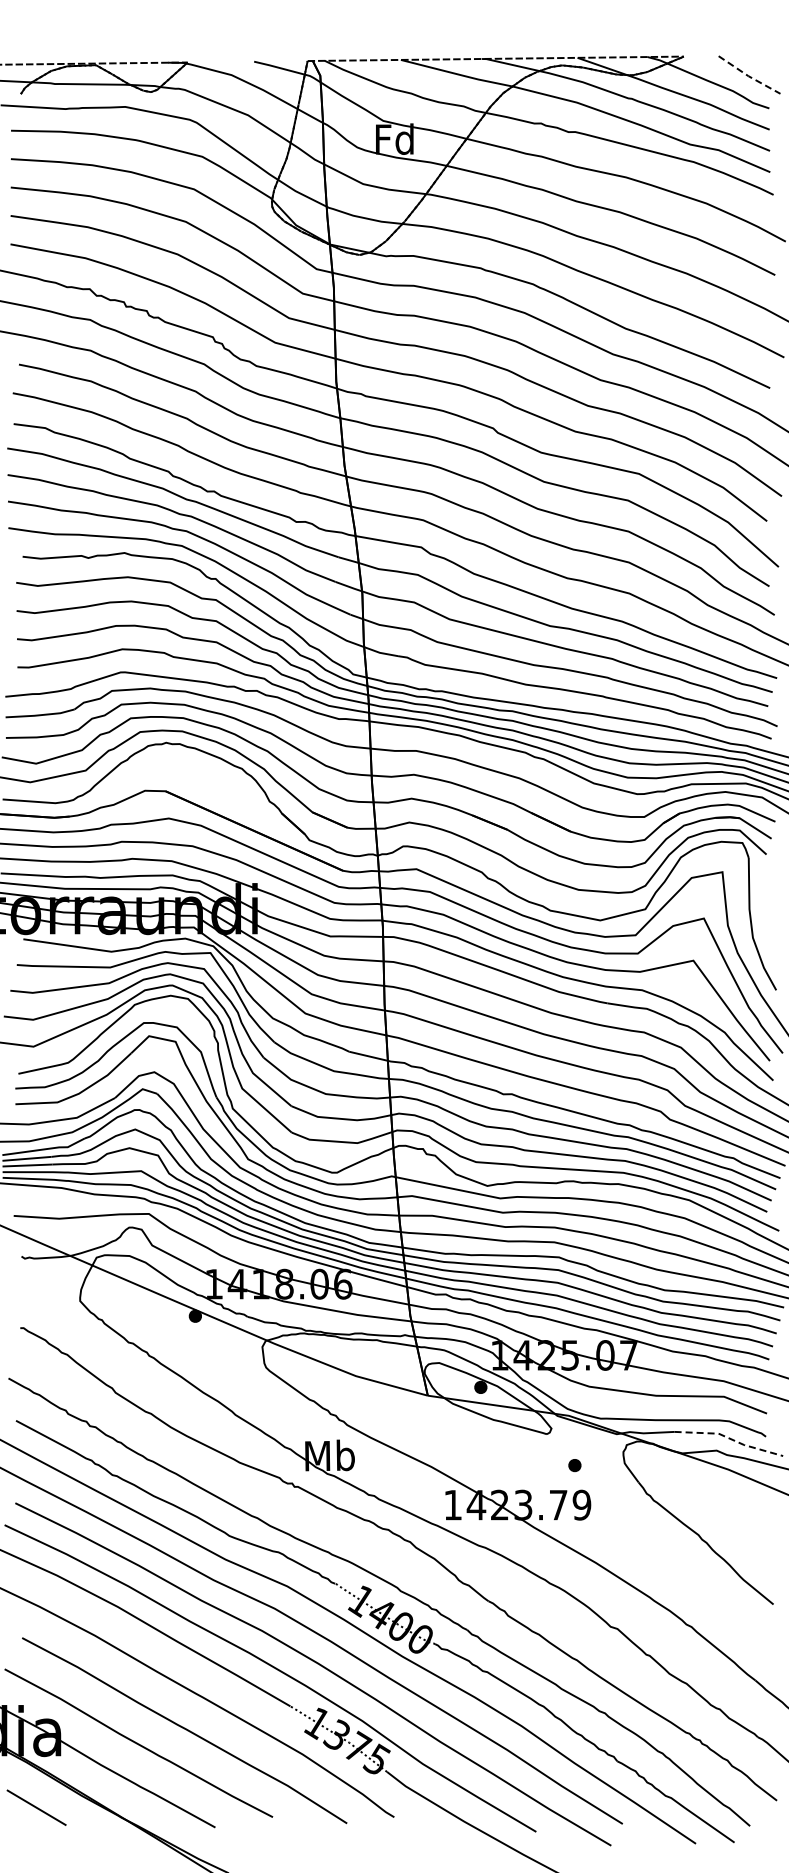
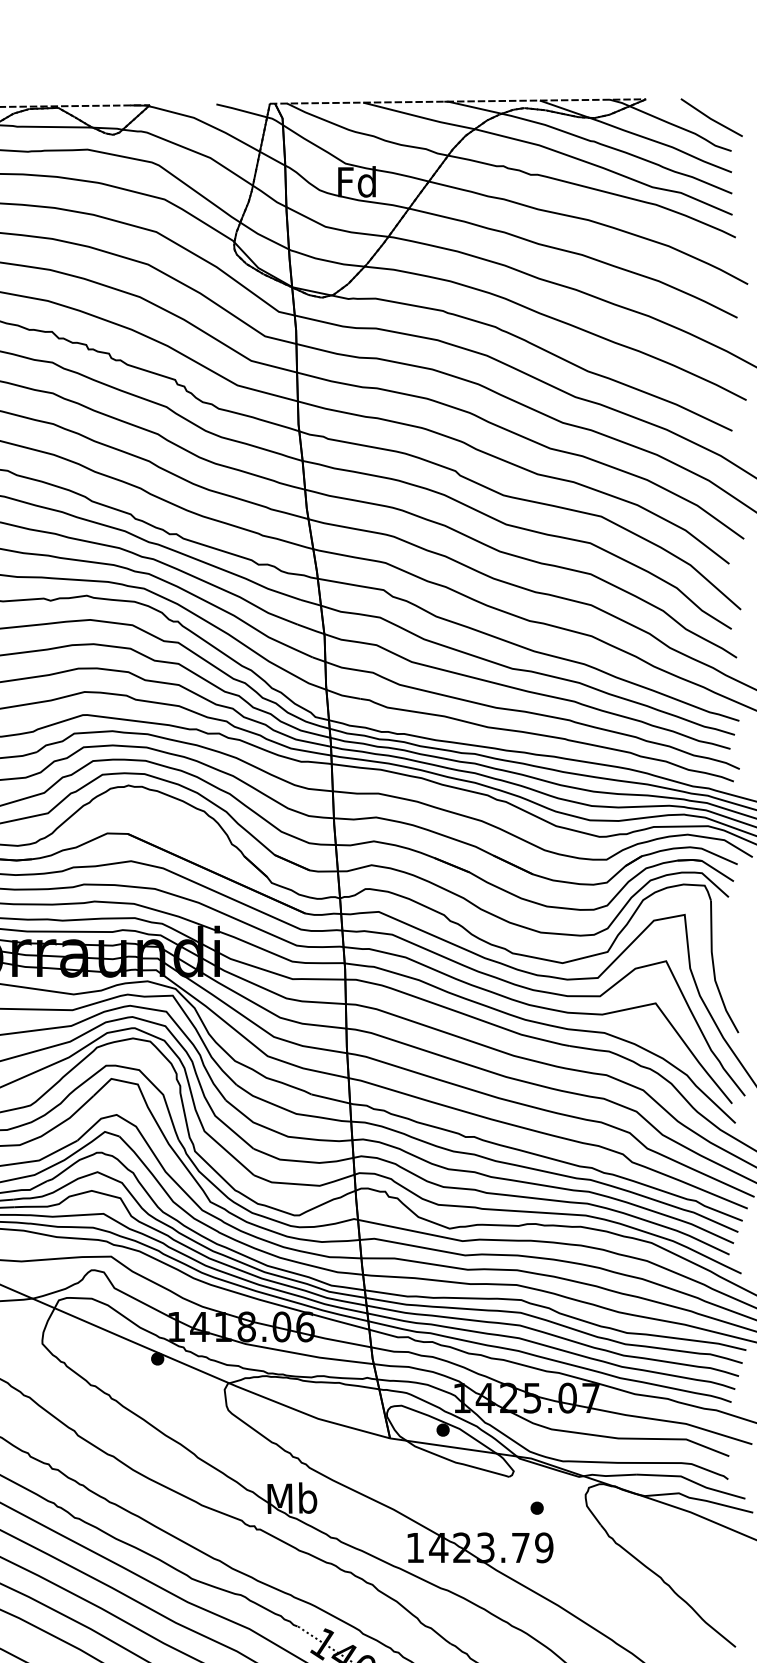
line: (748, 76) -> (710, 119), dashed -> solid
line: (729, 1438) -> (691, 1481), dashed -> solid

